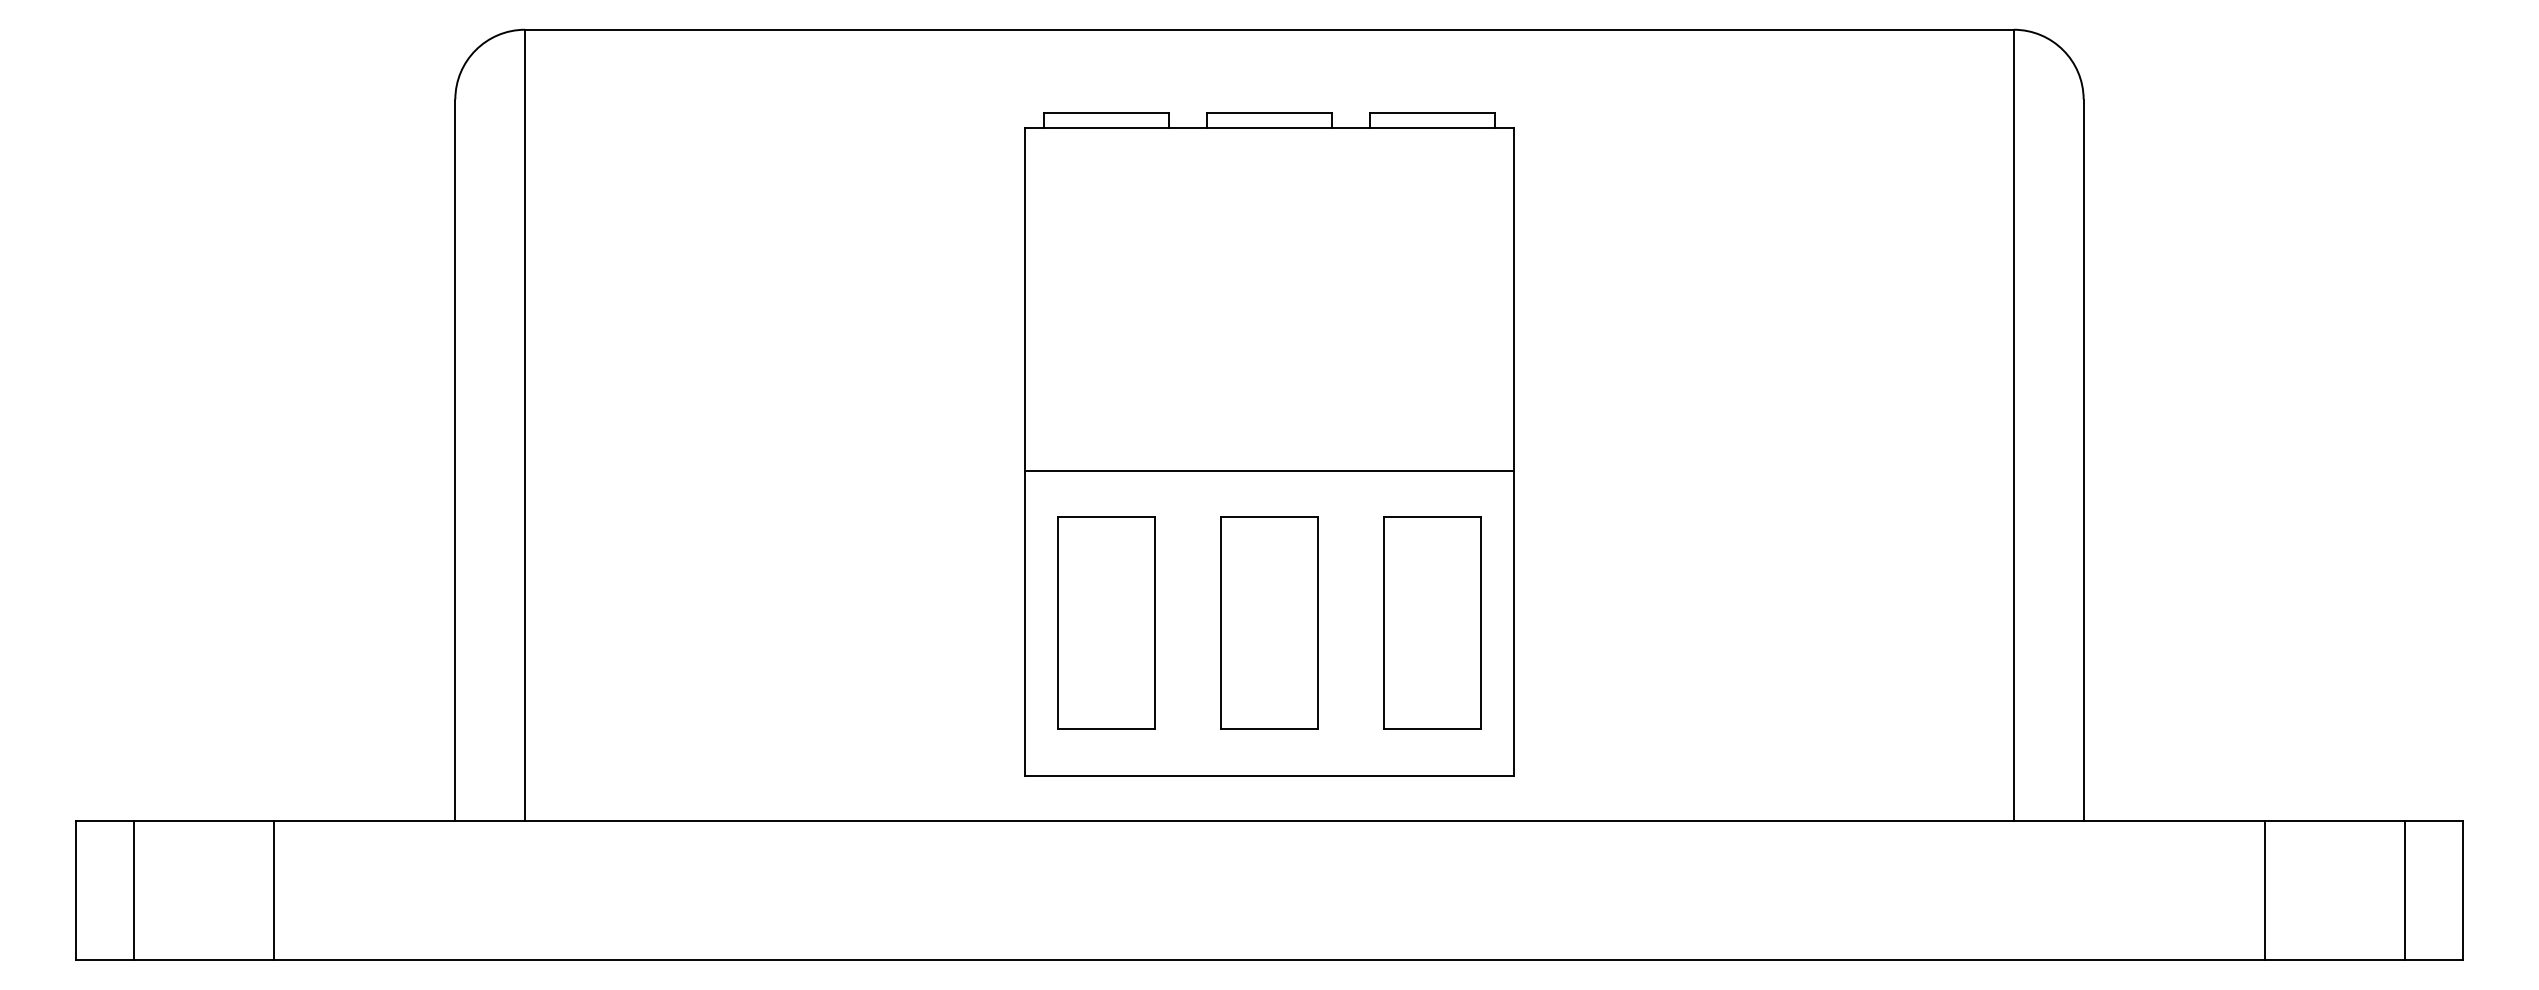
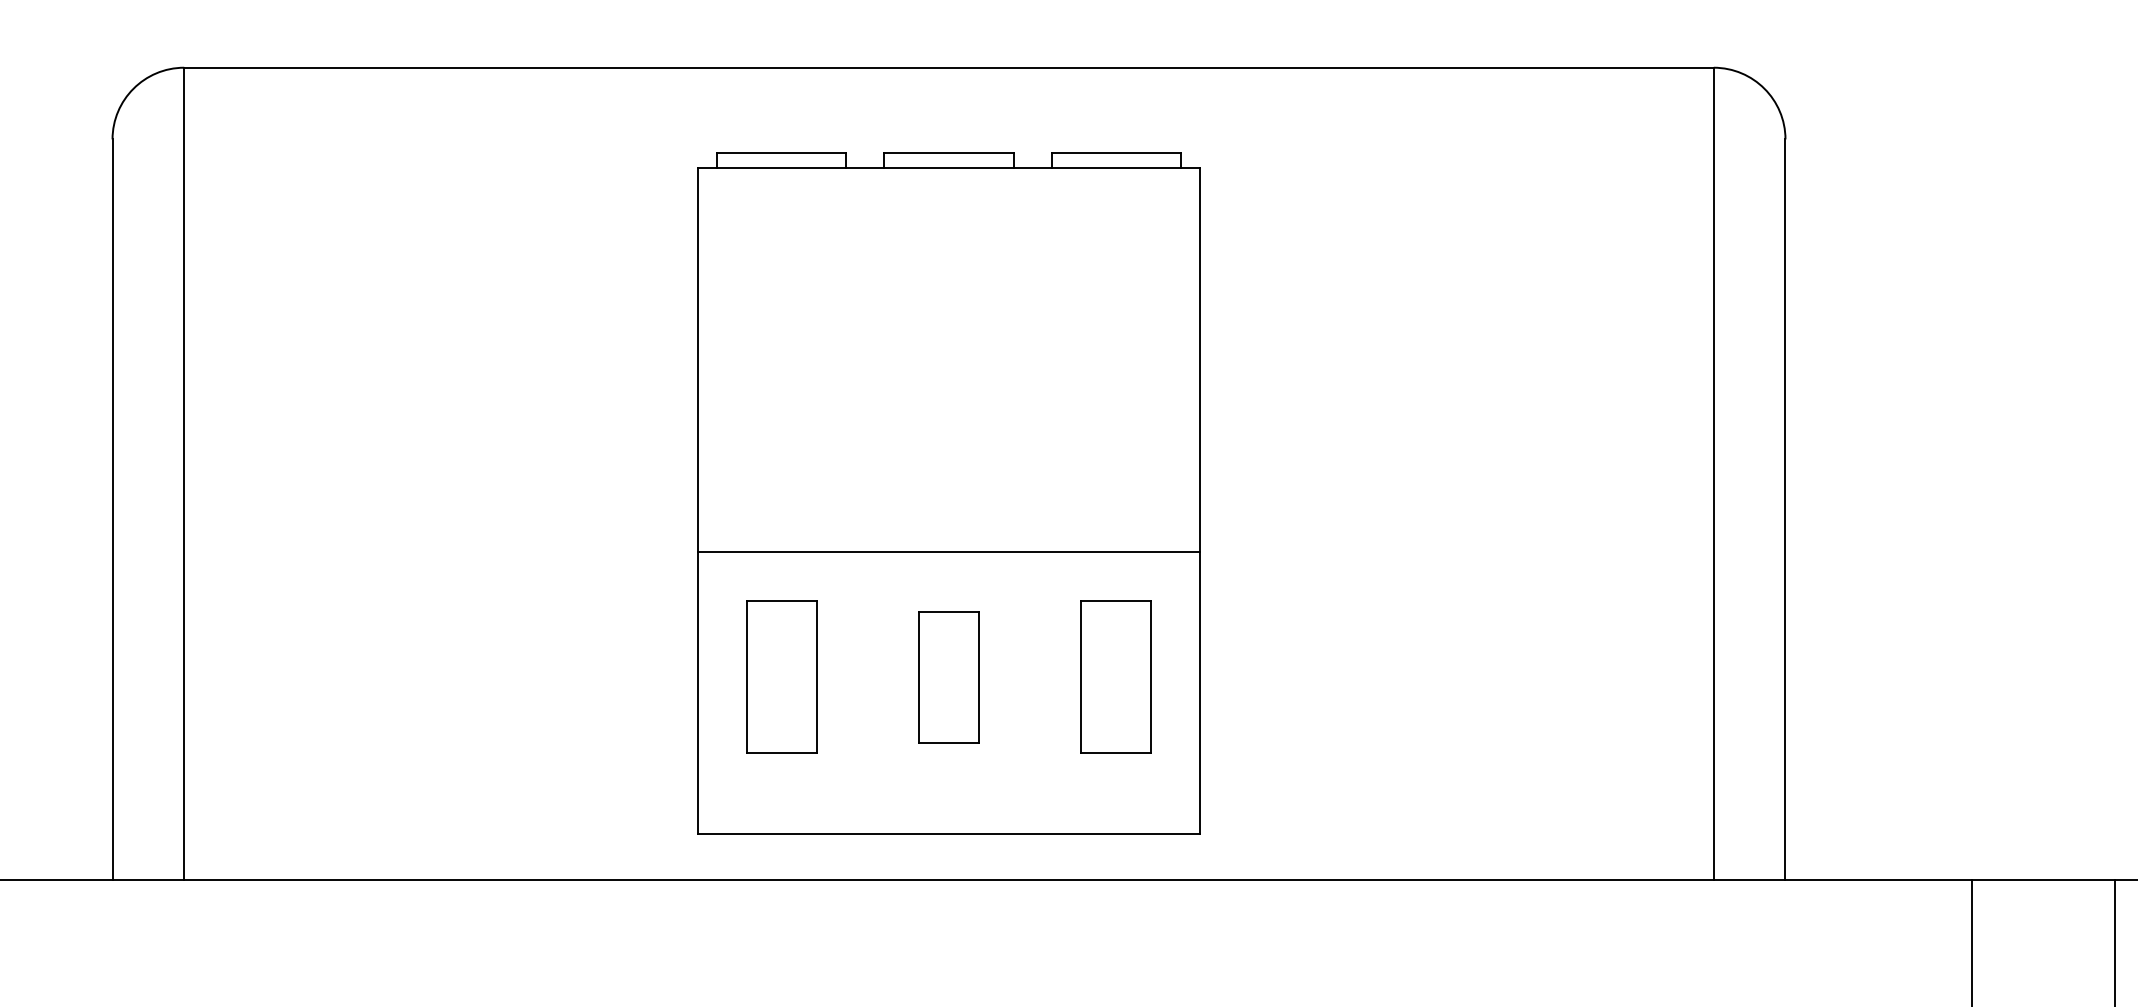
line: (1269, 470) -> (949, 552), moved
part: (1106, 622) -> (781, 676), size x0.7
part: (1269, 622) -> (949, 676), size x0.6
part: (1432, 622) -> (1116, 676), size x0.7

